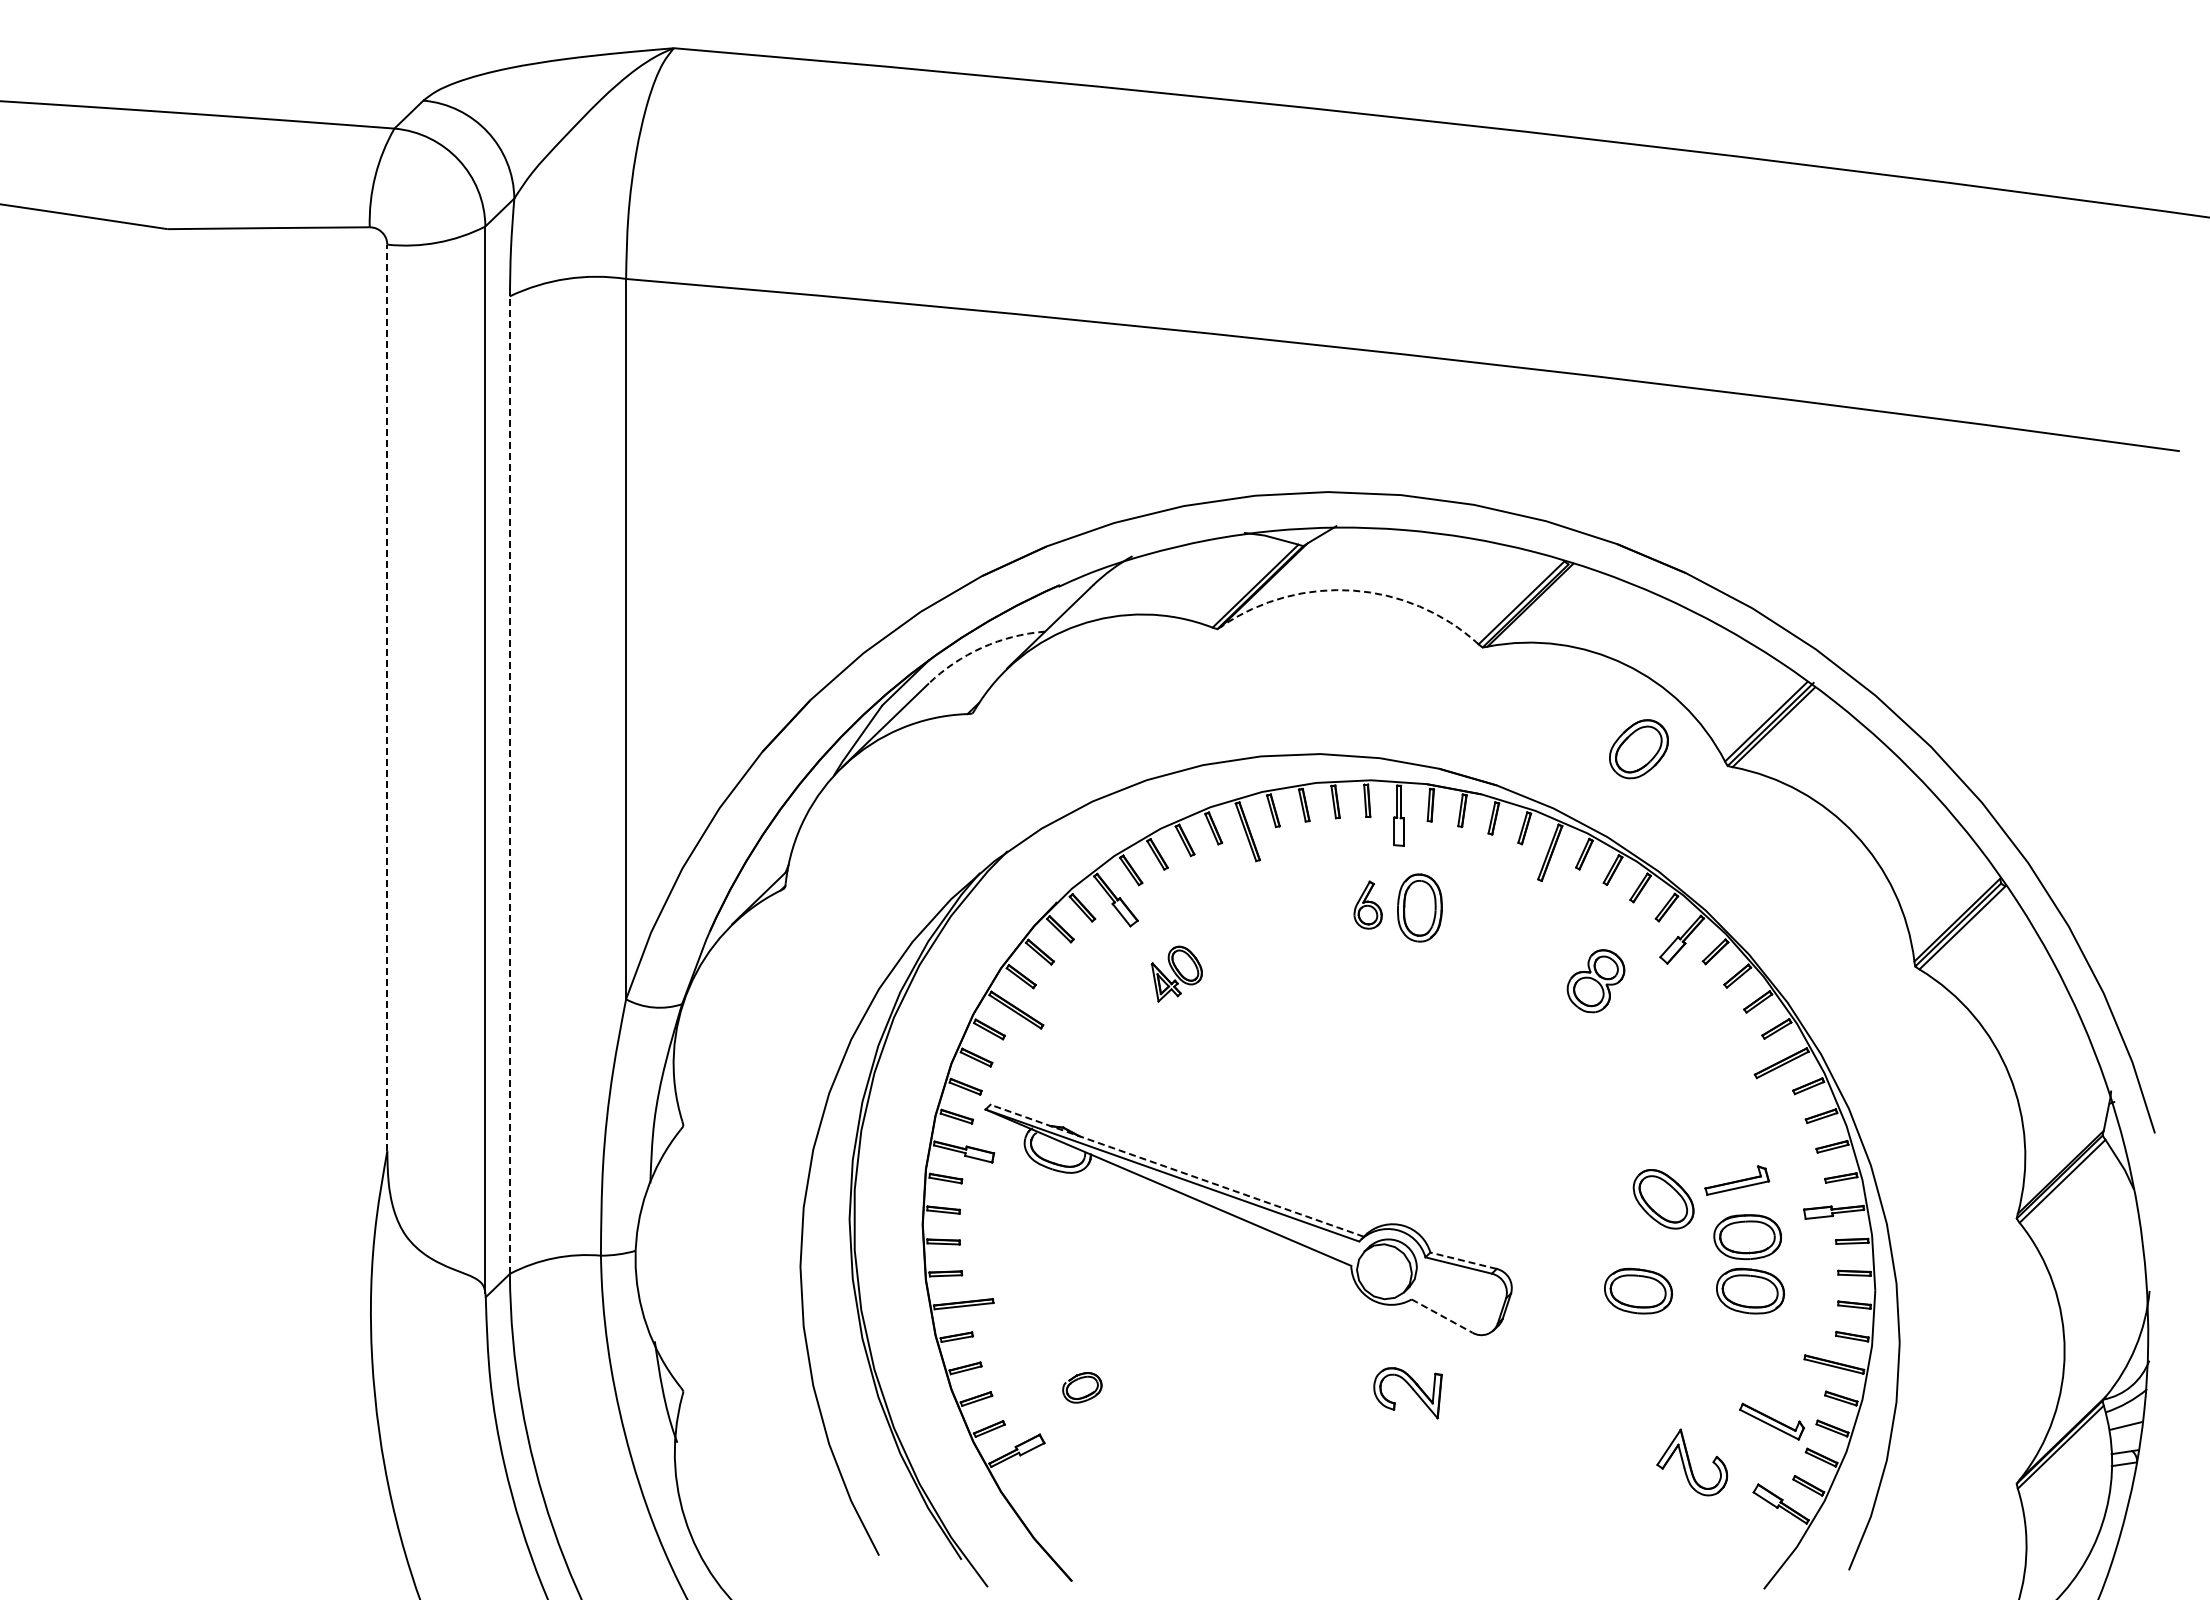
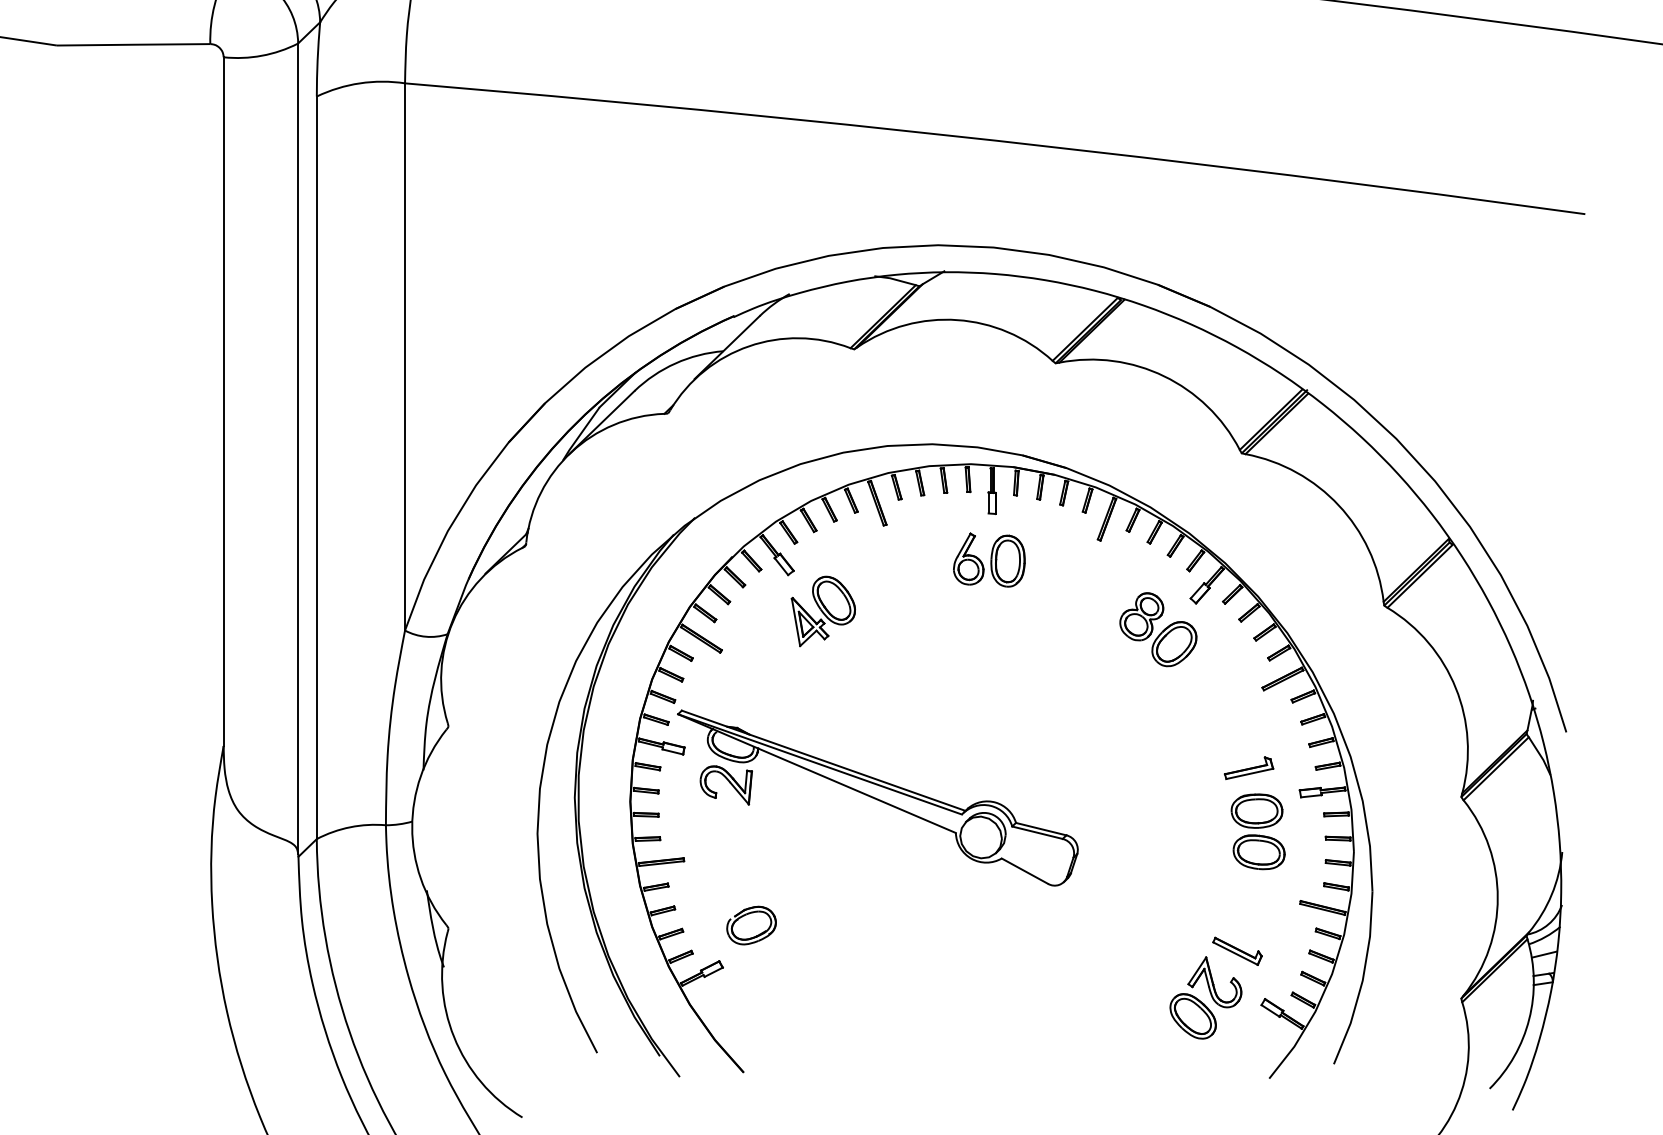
arc: (1353, 590) -> (957, 319), dashed -> solid
arc: (982, 647) -> (675, 363), dashed -> solid
line: (387, 697) -> (223, 401), dashed -> solid
part: (1638, 749) -> (1174, 644), moved
line: (509, 785) -> (316, 468), dashed -> solid
part: (1367, 904) -> (968, 558), size x1.43
part: (1176, 973) -> (823, 610), size x1.67
line: (1176, 1170) -> (823, 760), dashed -> solid
part: (1663, 1199) -> (1193, 1016), moved
line: (1463, 1260) -> (1041, 828), dashed -> solid
part: (1638, 1290) -> (1174, 851), removed
line: (1442, 1316) -> (1025, 871), dashed -> solid
part: (1082, 1387) -> (751, 925), size x1.67
part: (1407, 1393) -> (725, 785), moved
part: (1771, 1421) -> (1237, 951), moved

